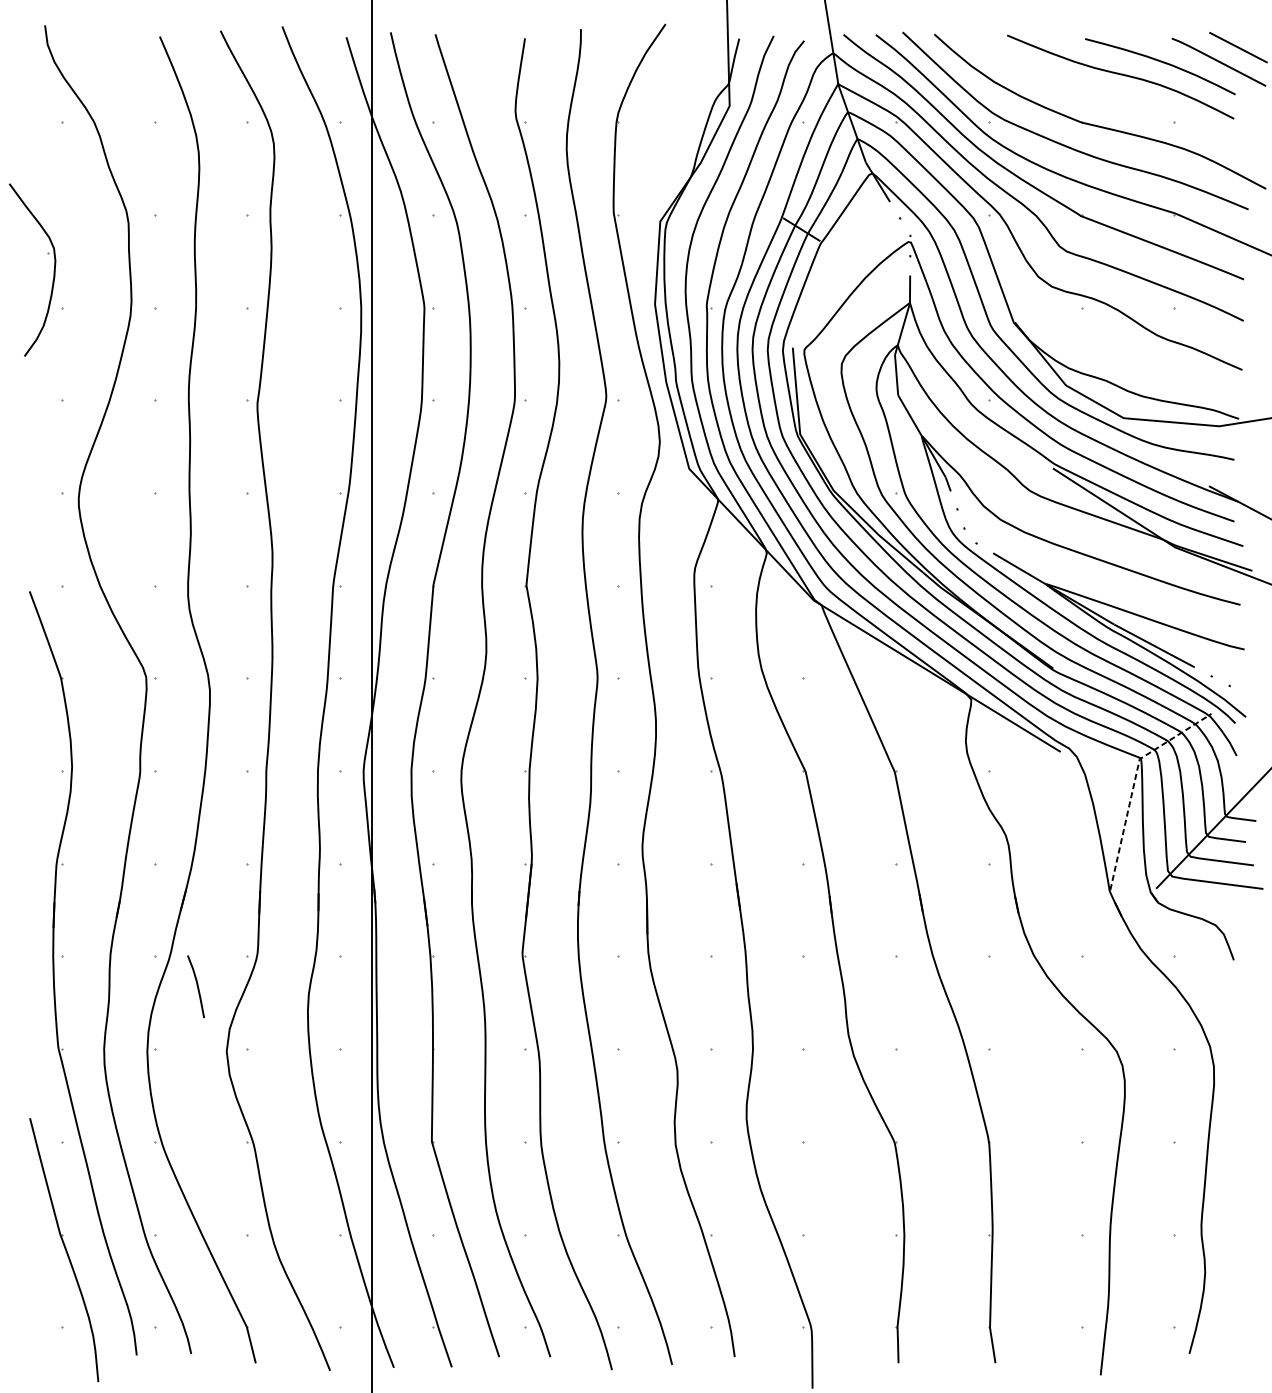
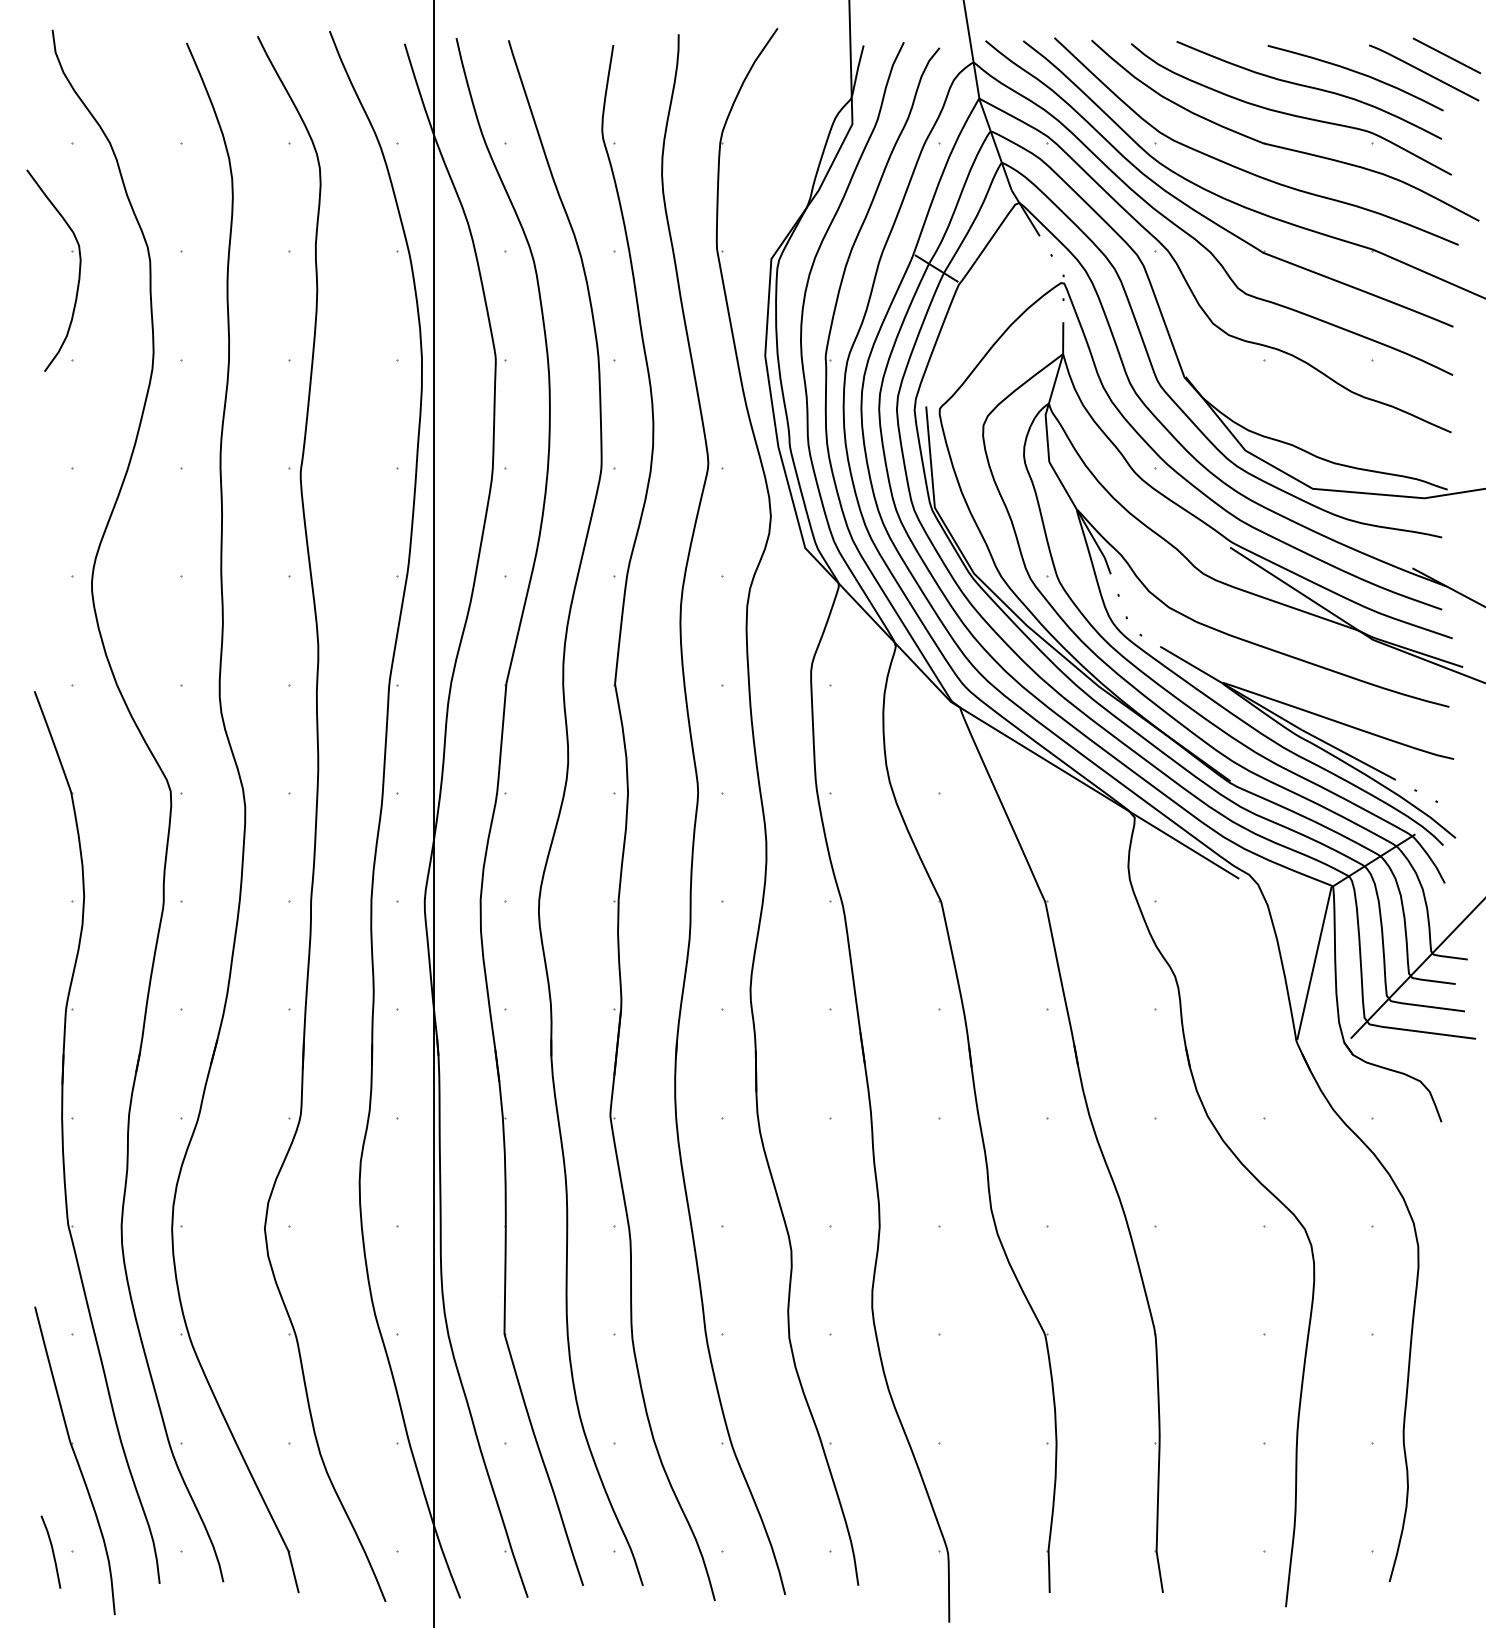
curve: (1104, 96) -> (1290, 113), added
part: (53, 272) -> (78, 273), moved
line: (1134, 782) -> (1325, 914), dashed -> solid
line: (196, 985) -> (51, 1550), moved

